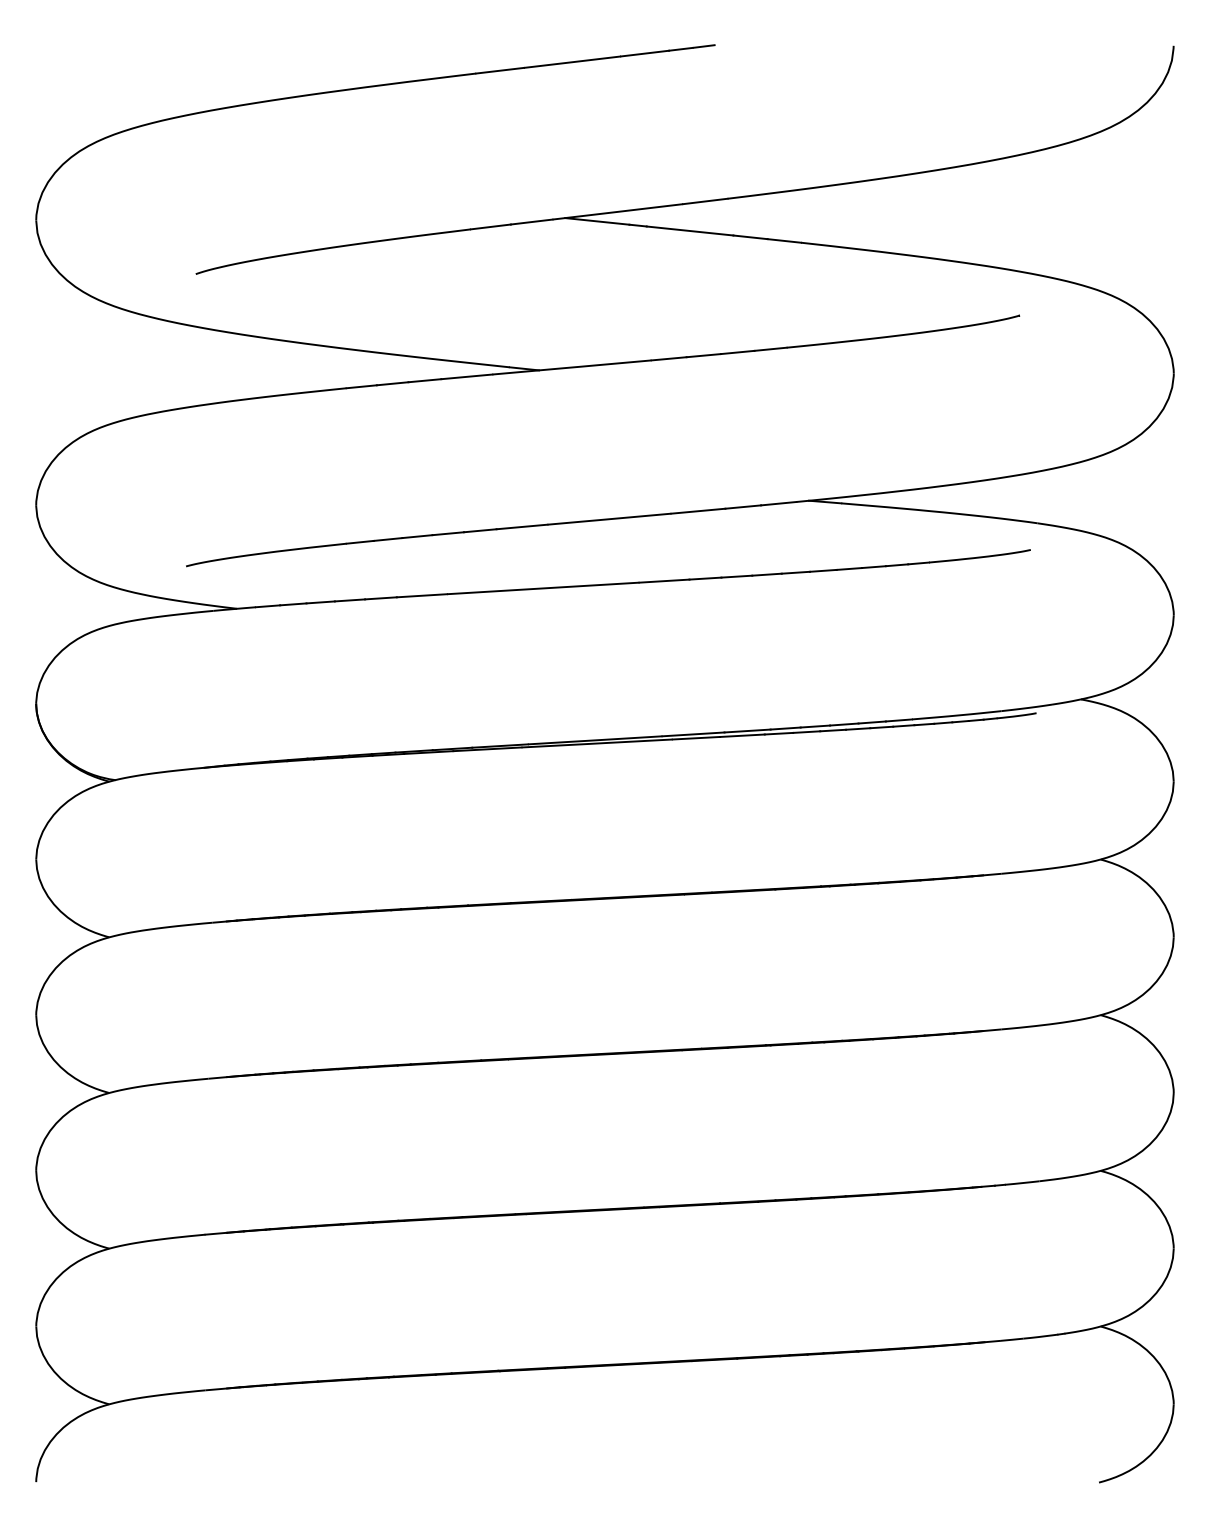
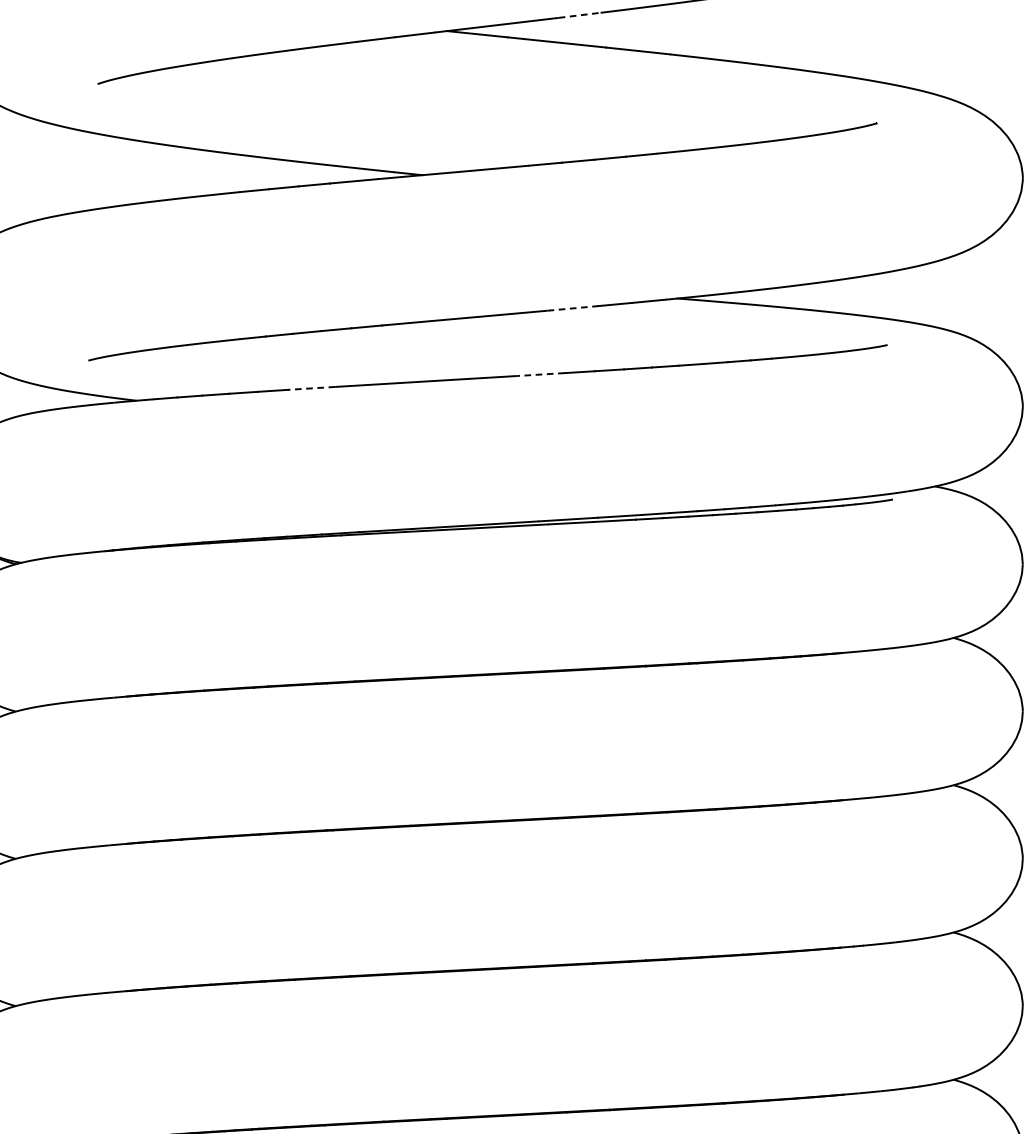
line: (705, 201) -> (579, 15), solid -> dashed
line: (698, 511) -> (573, 308), solid -> dashed
line: (664, 581) -> (541, 374), solid -> dashed
line: (421, 595) -> (311, 388), solid -> dashed

